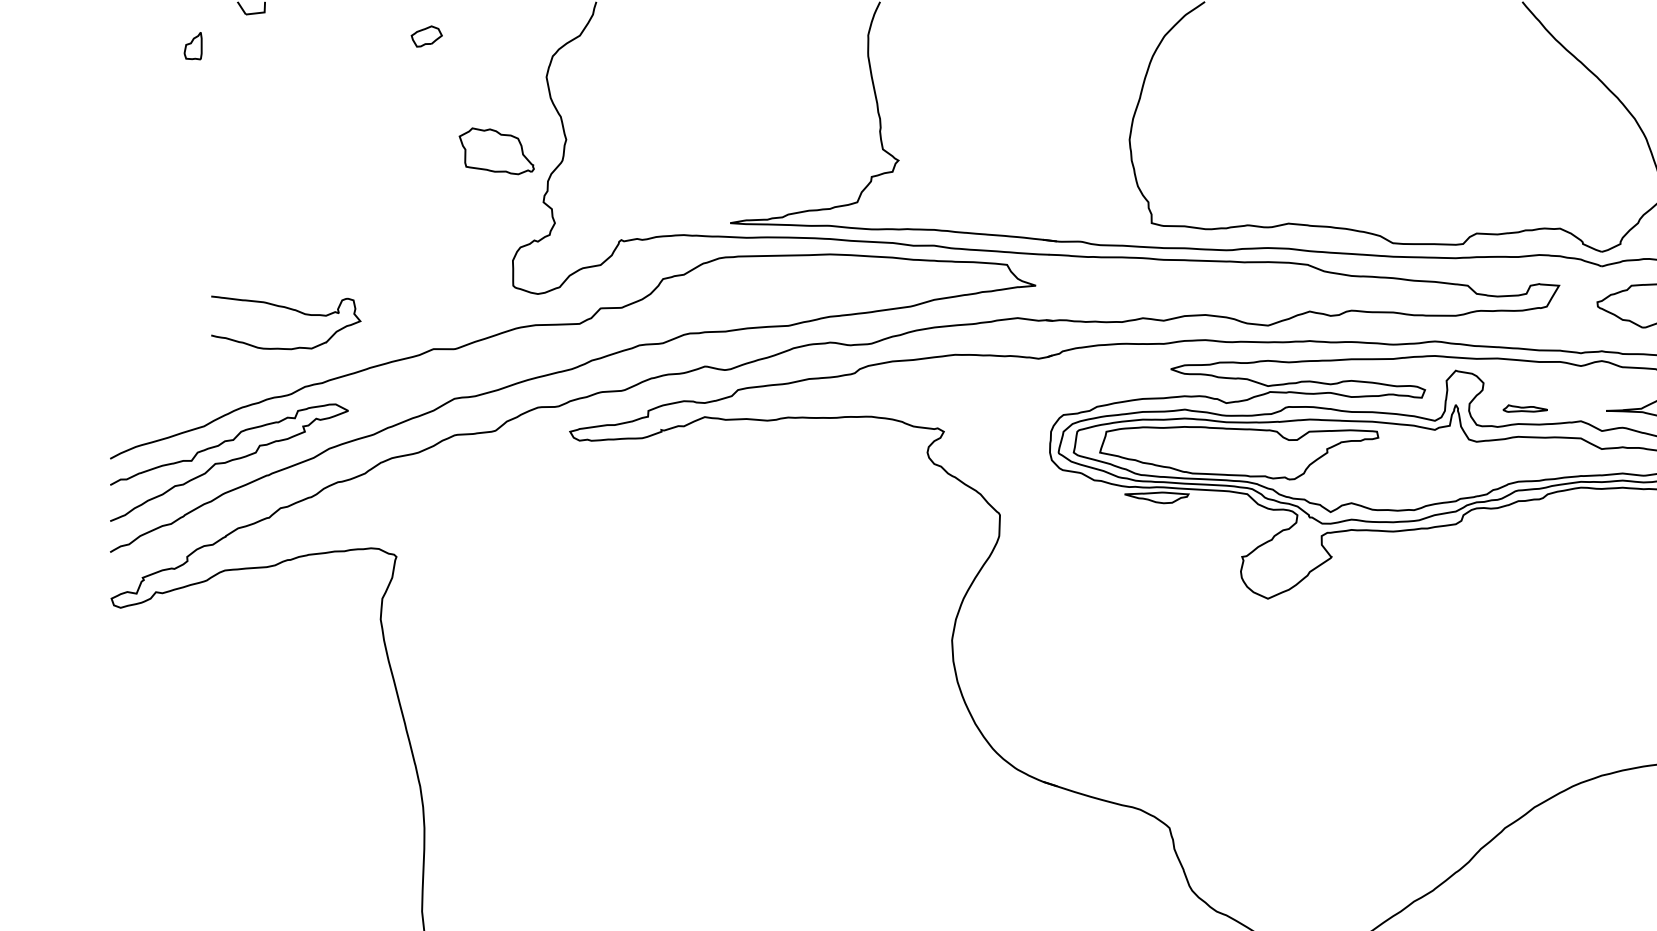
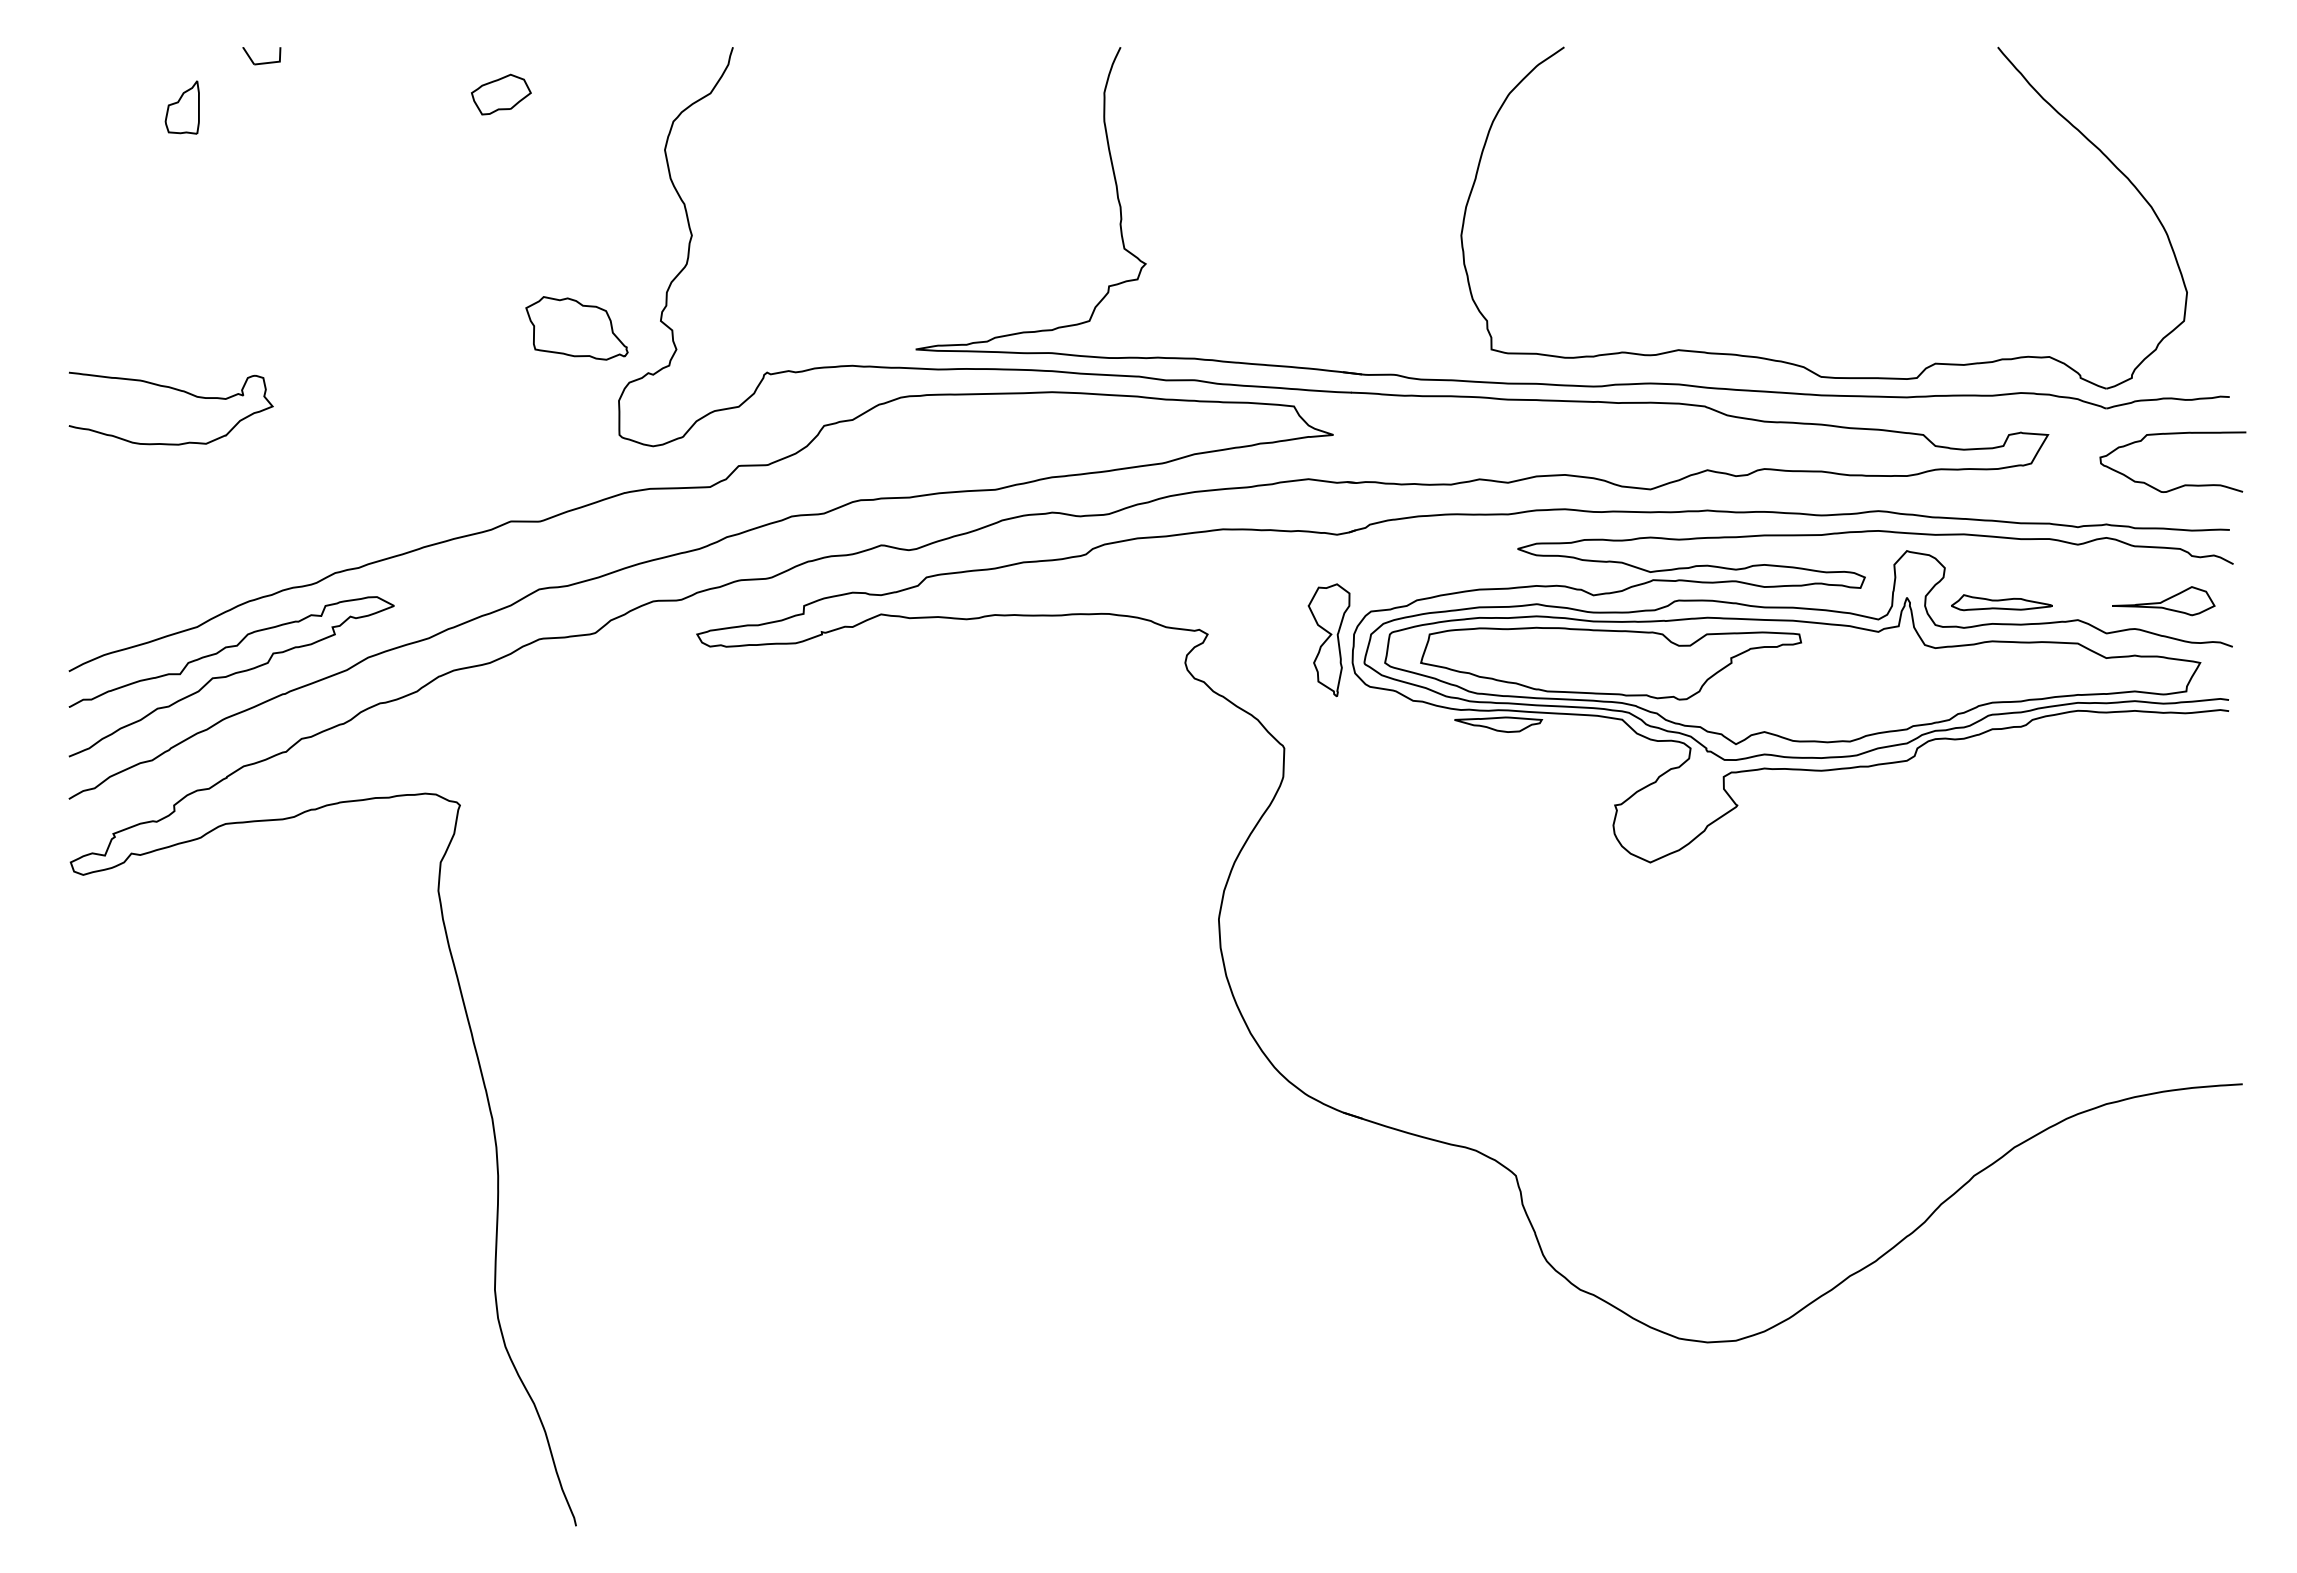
part: (426, 36) -> (501, 94), size x1.43
part: (192, 45) -> (181, 107), size x1.43
part: (496, 151) -> (576, 328), moved
curve: (289, 309) -> (176, 390), moved
part: (1525, 408) -> (2001, 602), size x1.67
part: (1032, 436) -> (1328, 640), added

